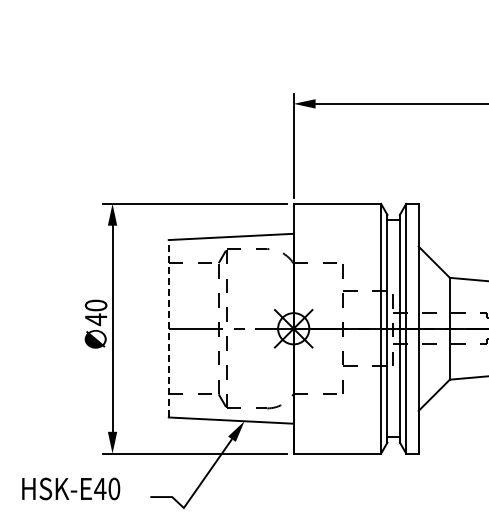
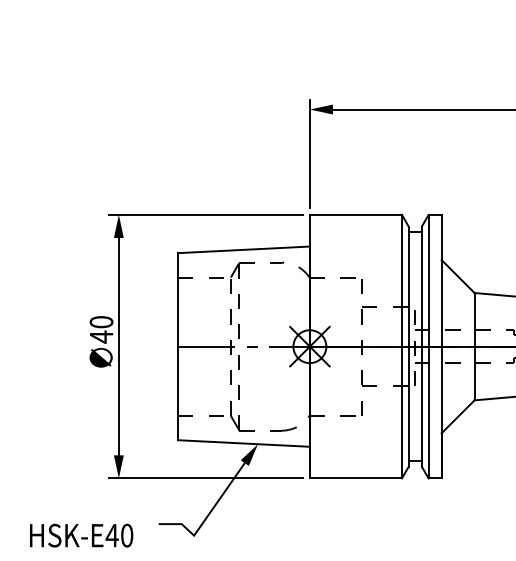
line: (168, 328) -> (177, 346), dashed -> solid
text: (71, 488) -> (81, 535), moved

